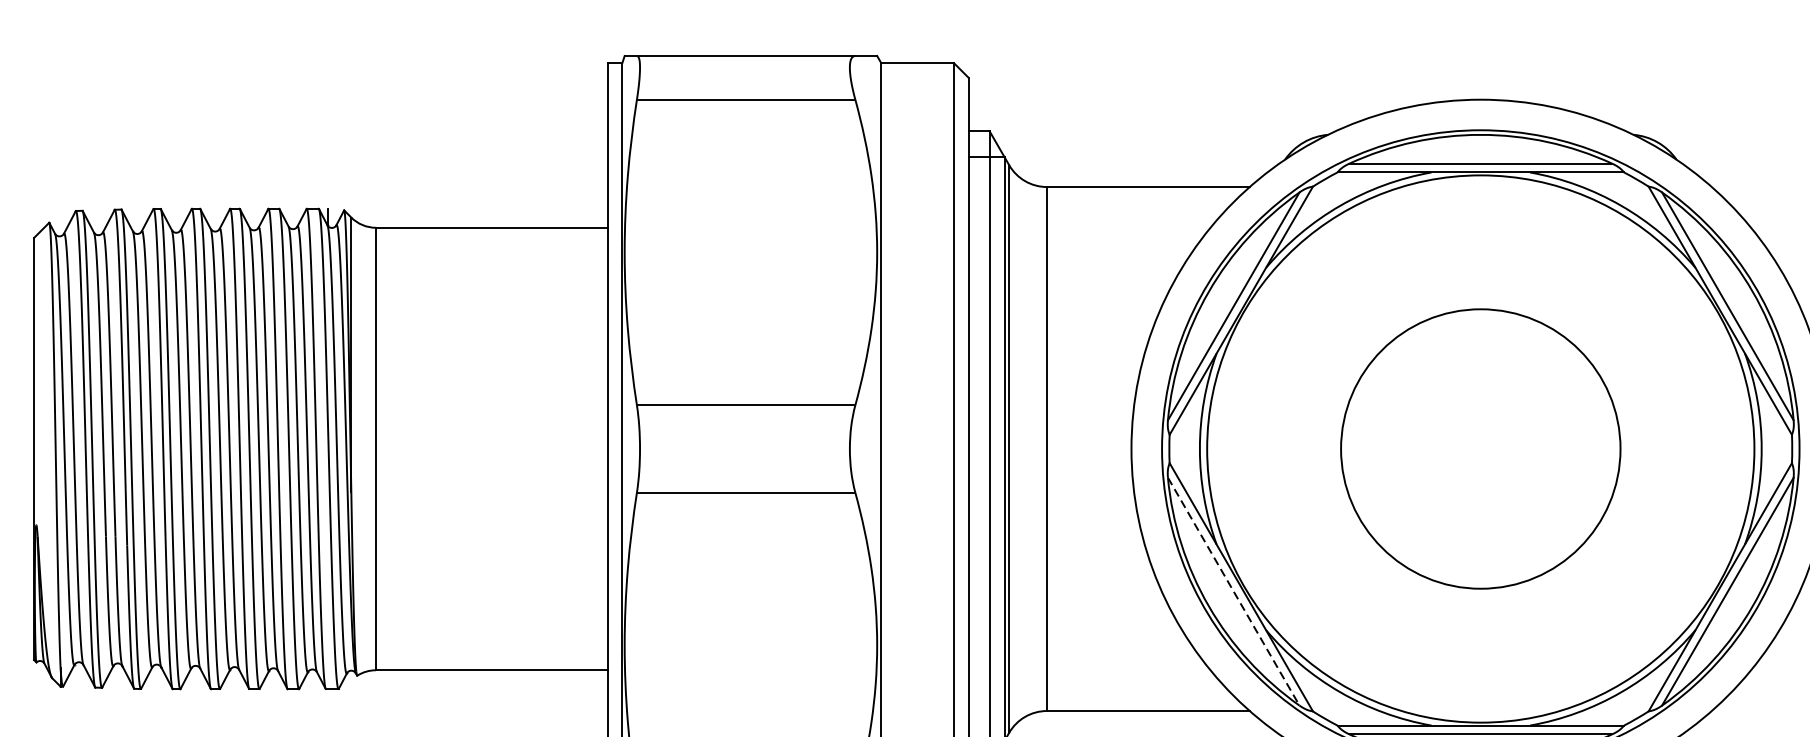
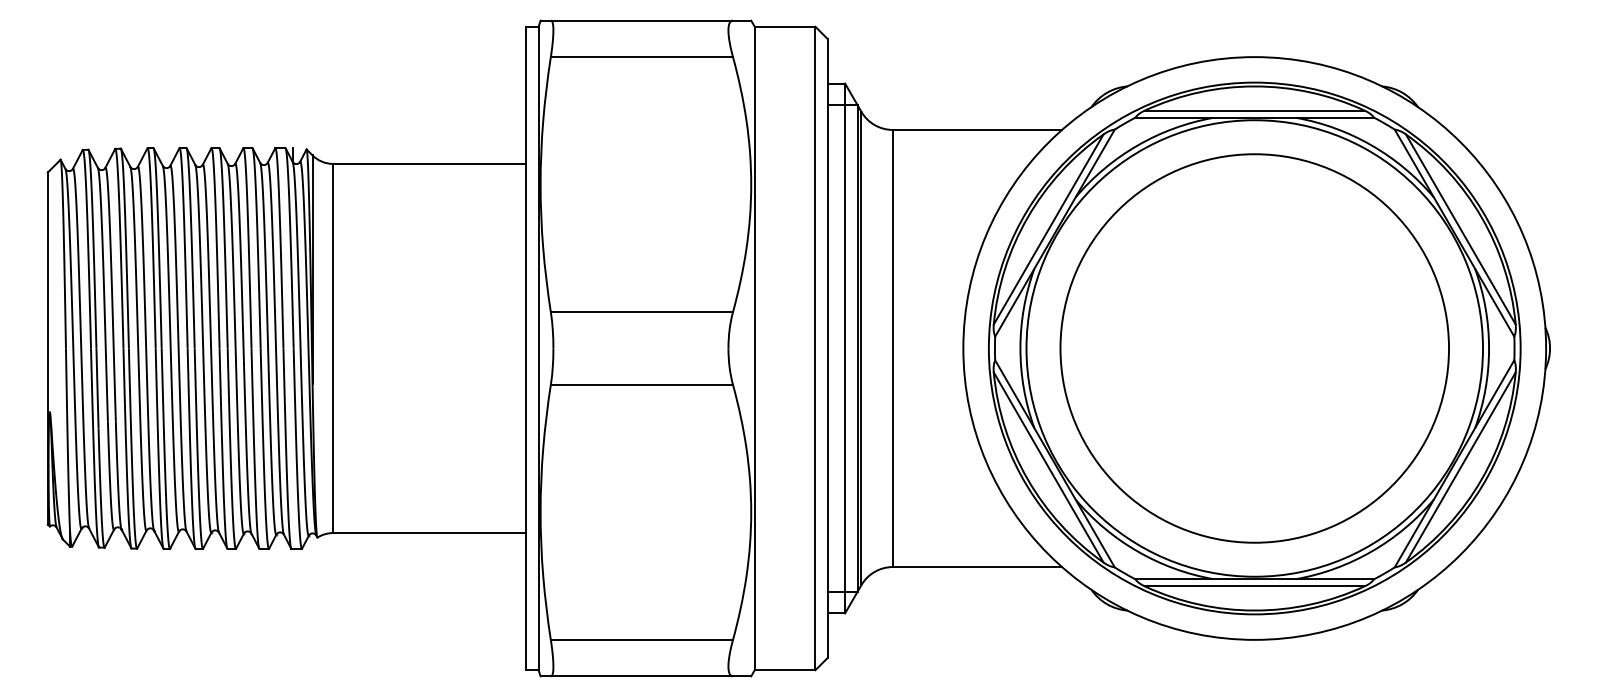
circle: (1480, 449) -> (1254, 348), size x1.67
line: (1233, 591) -> (1048, 467), dashed -> solid

